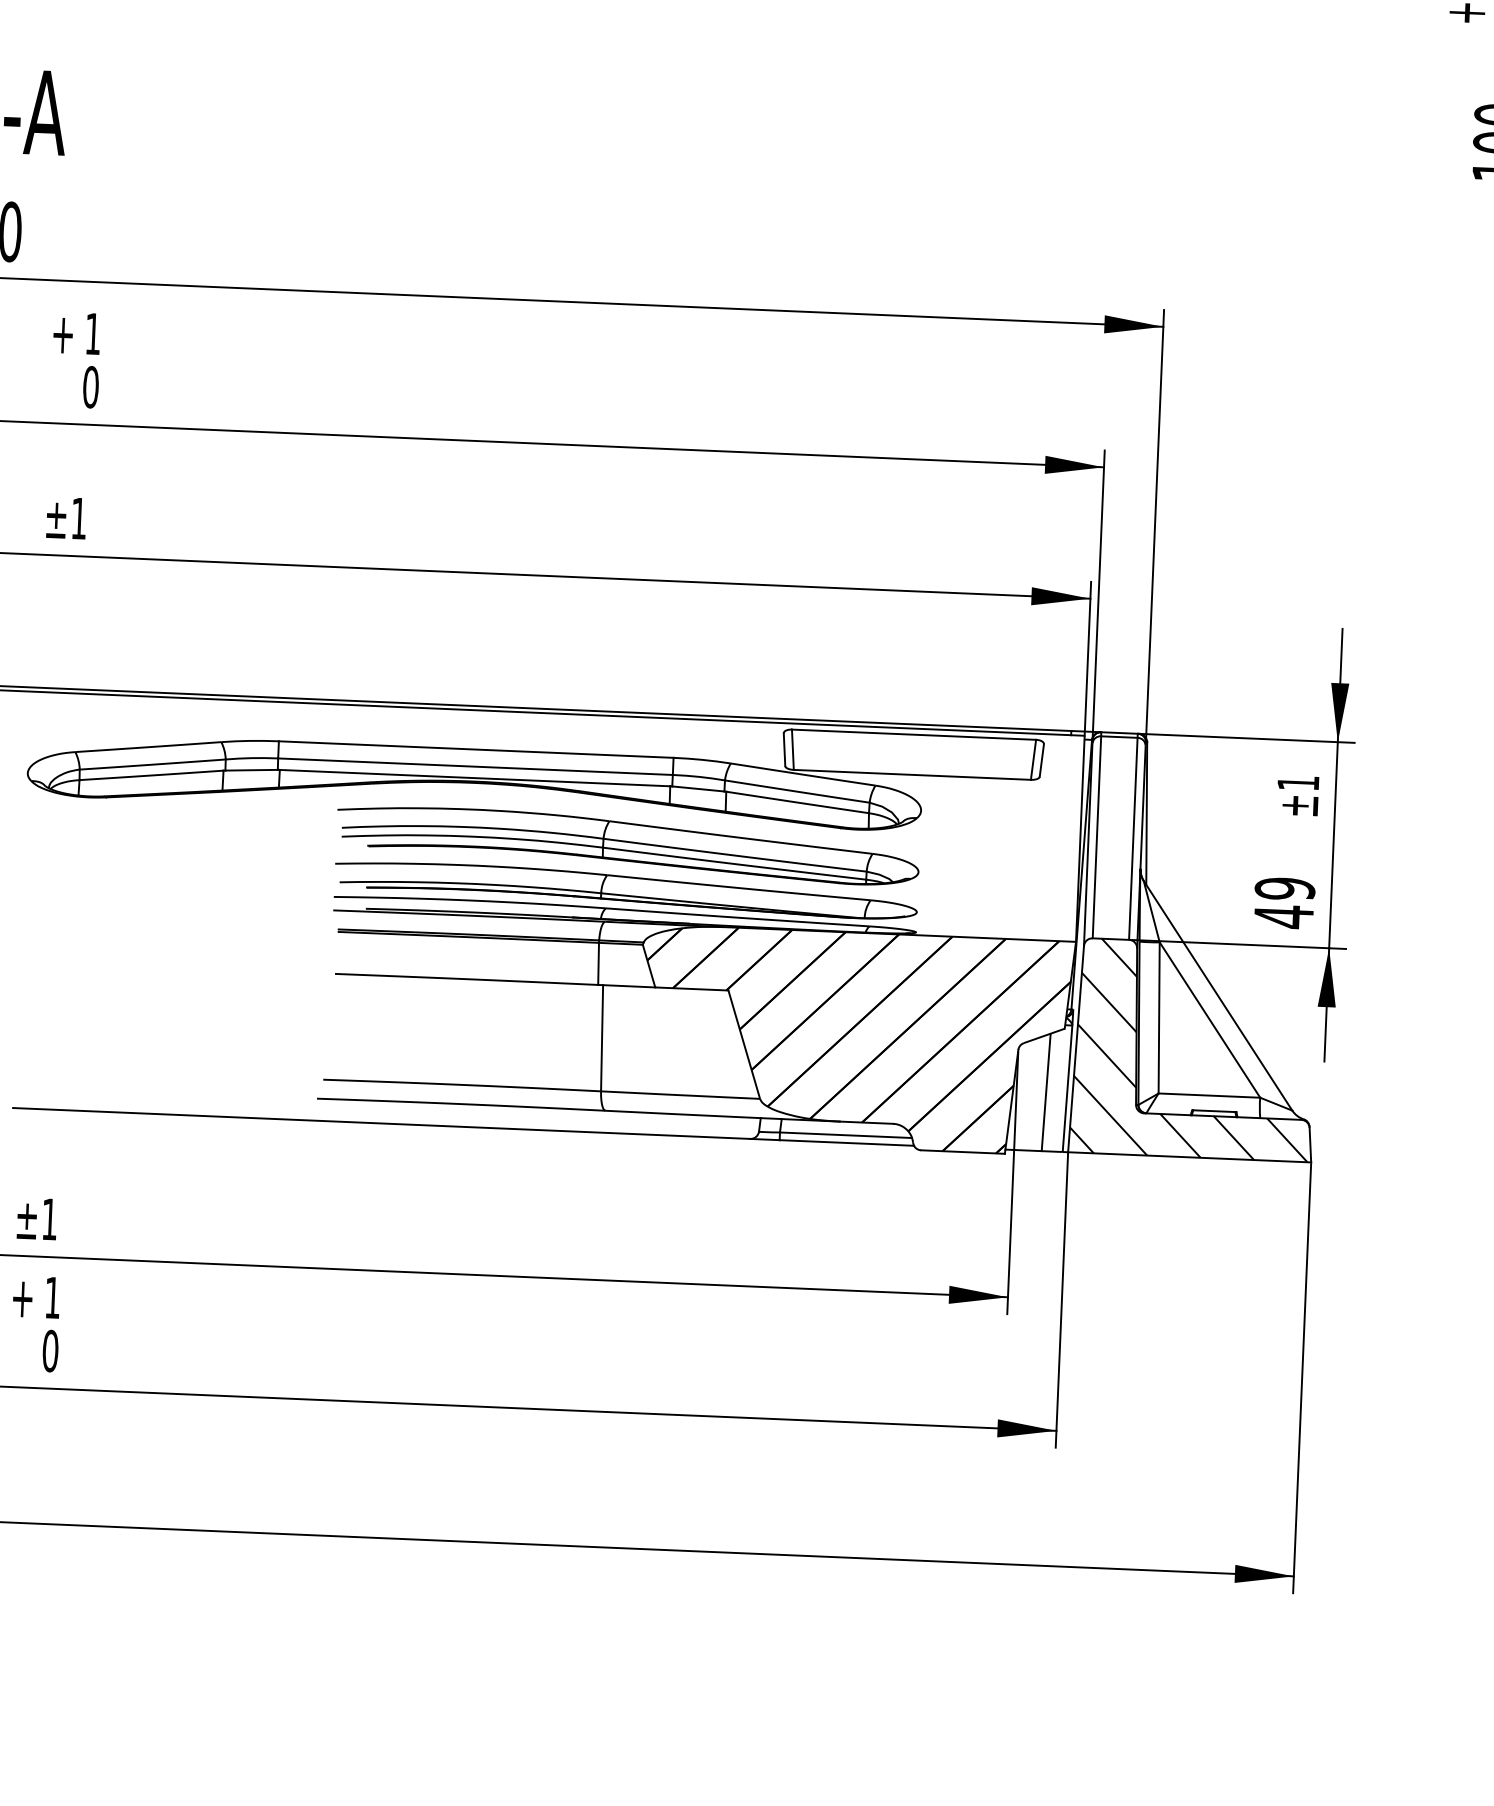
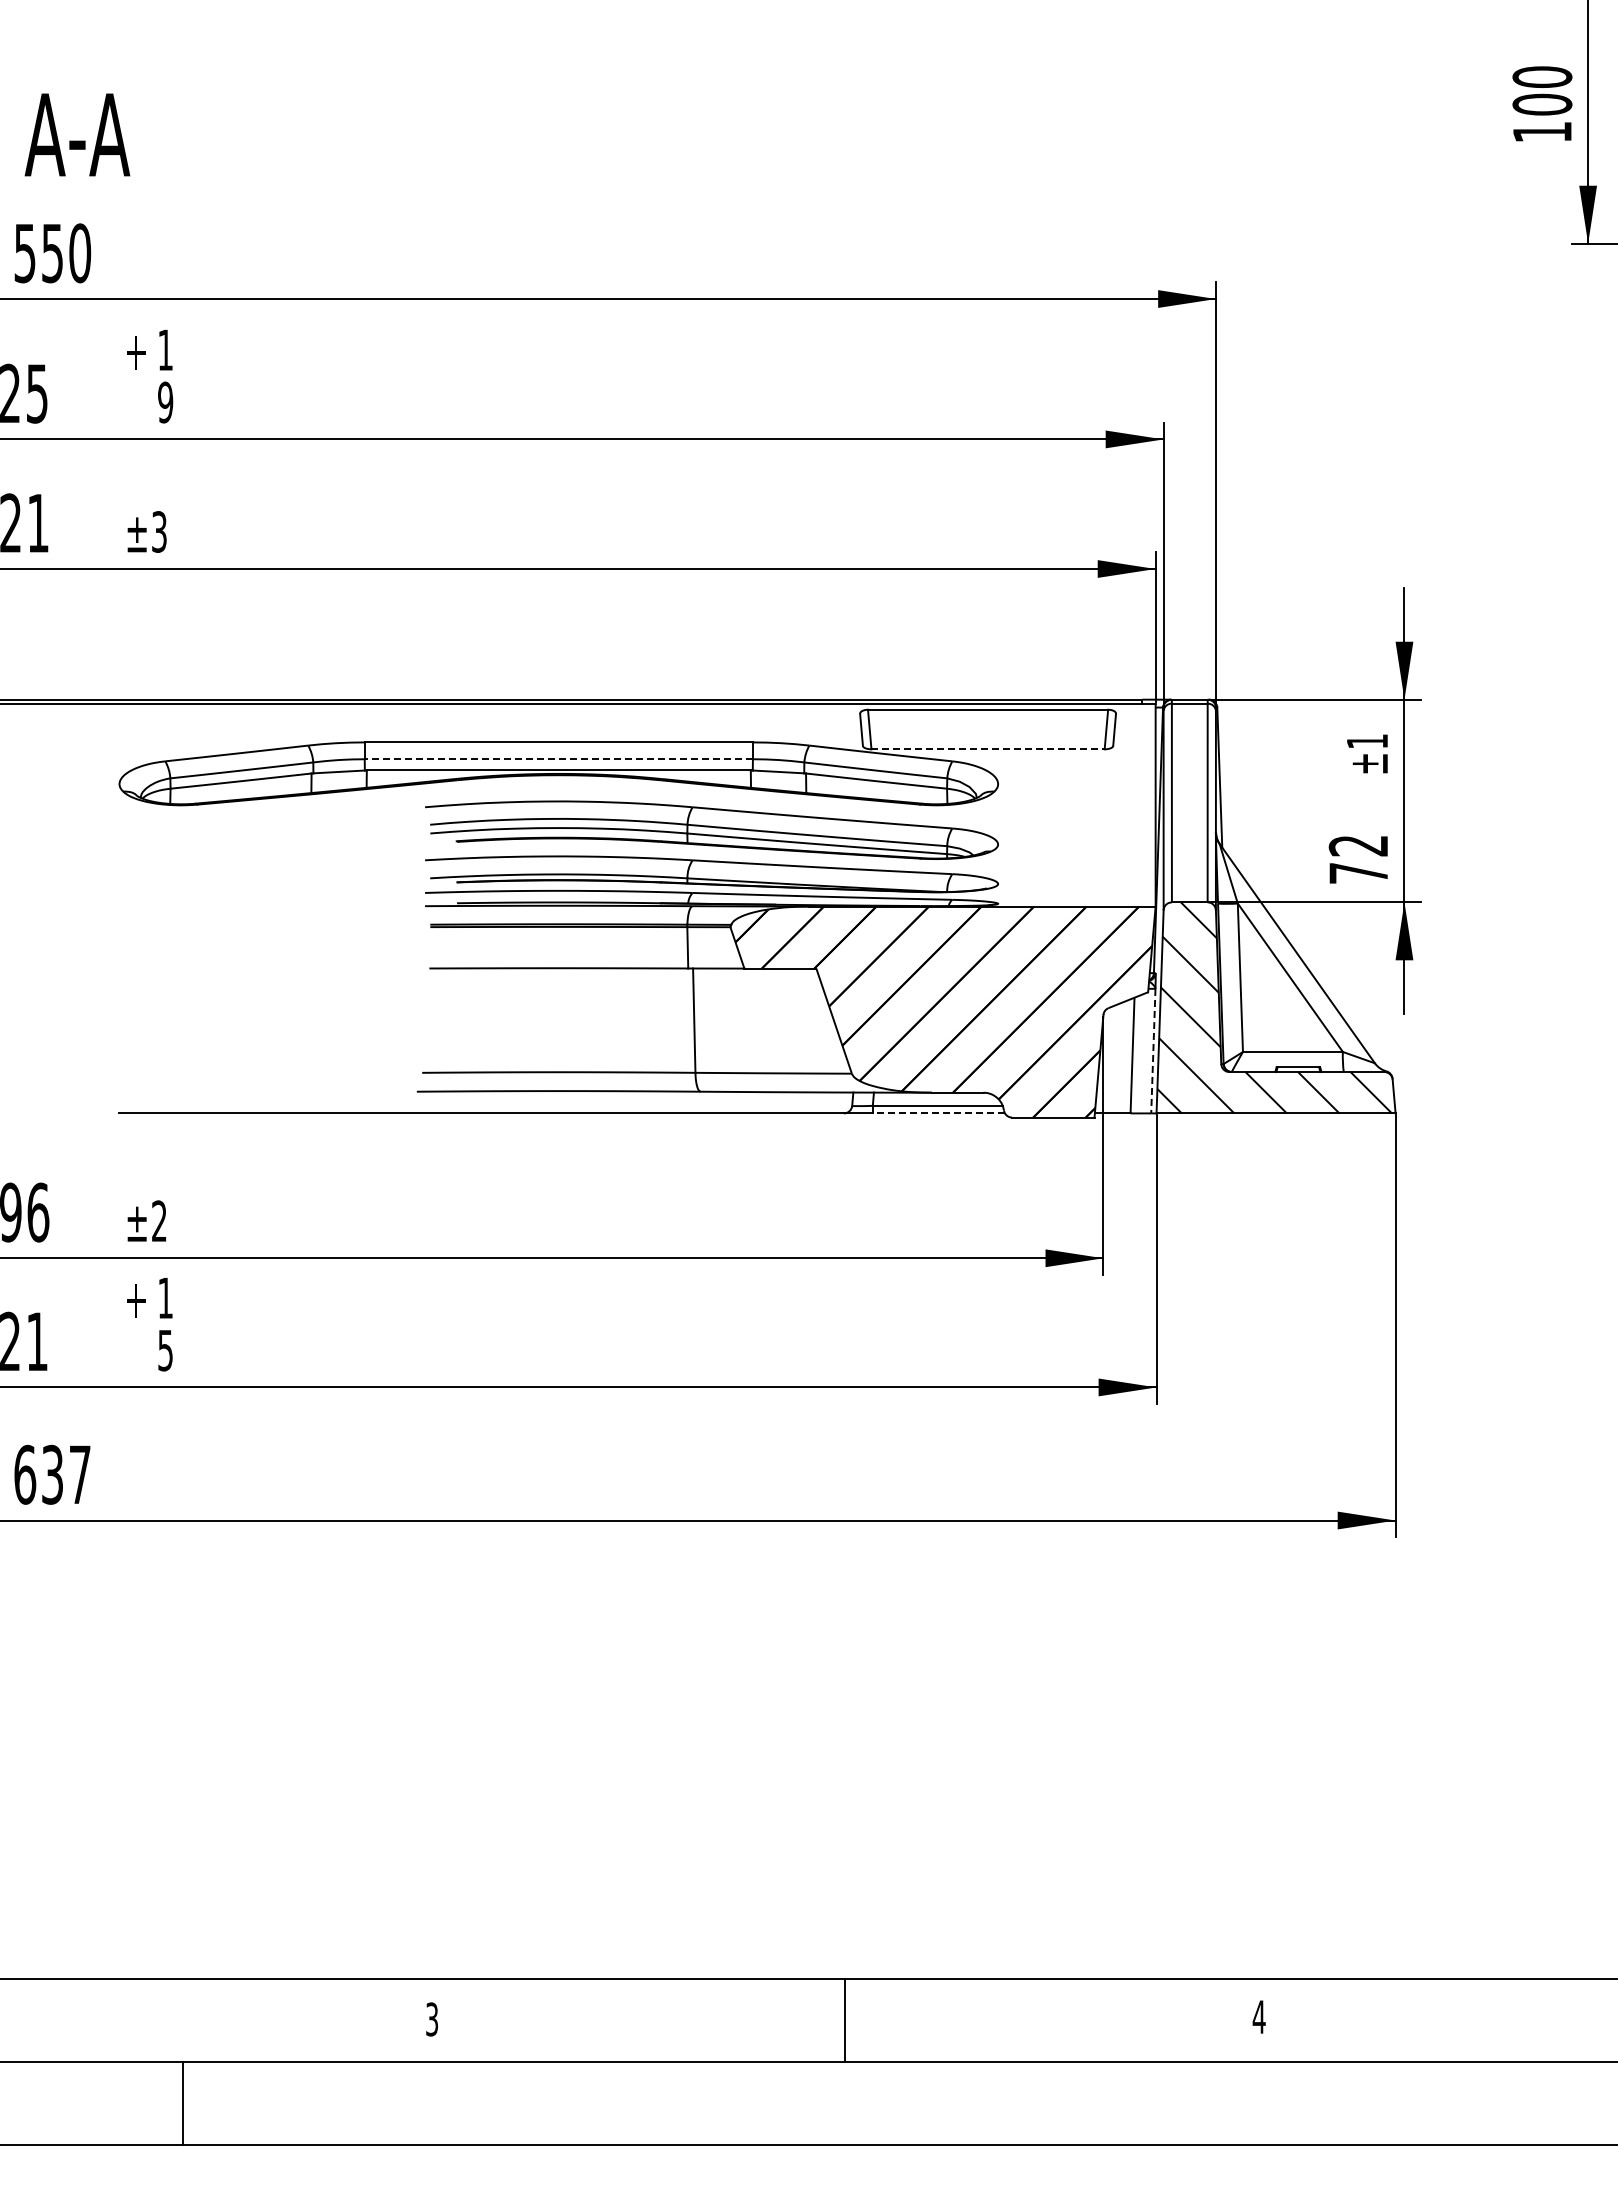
text: (90, 387) -> (165, 402), 0 -> 9
text: (79, 518) -> (159, 531), ±1 -> ±3
line: (475, 766) -> (558, 759), solid -> dashed
line: (912, 775) -> (988, 749), solid -> dashed
text: (1284, 902) -> (1358, 859), 49 -> 72
line: (1067, 1089) -> (1153, 1051), solid -> dashed
line: (846, 1143) -> (938, 1113), solid -> dashed
text: (49, 1218) -> (159, 1220), ±1 -> ±2
text: (50, 1351) -> (165, 1350), 0 -> 5

